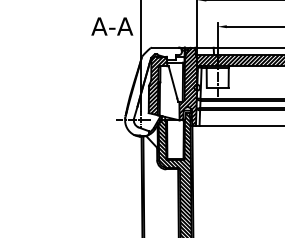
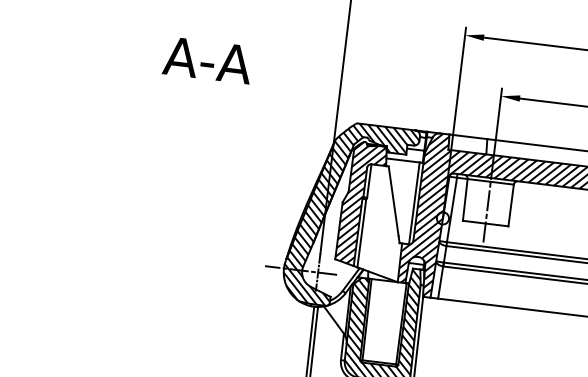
text: (112, 26) -> (208, 60), moved
hatch: (153, 91) -> (350, 215), added

